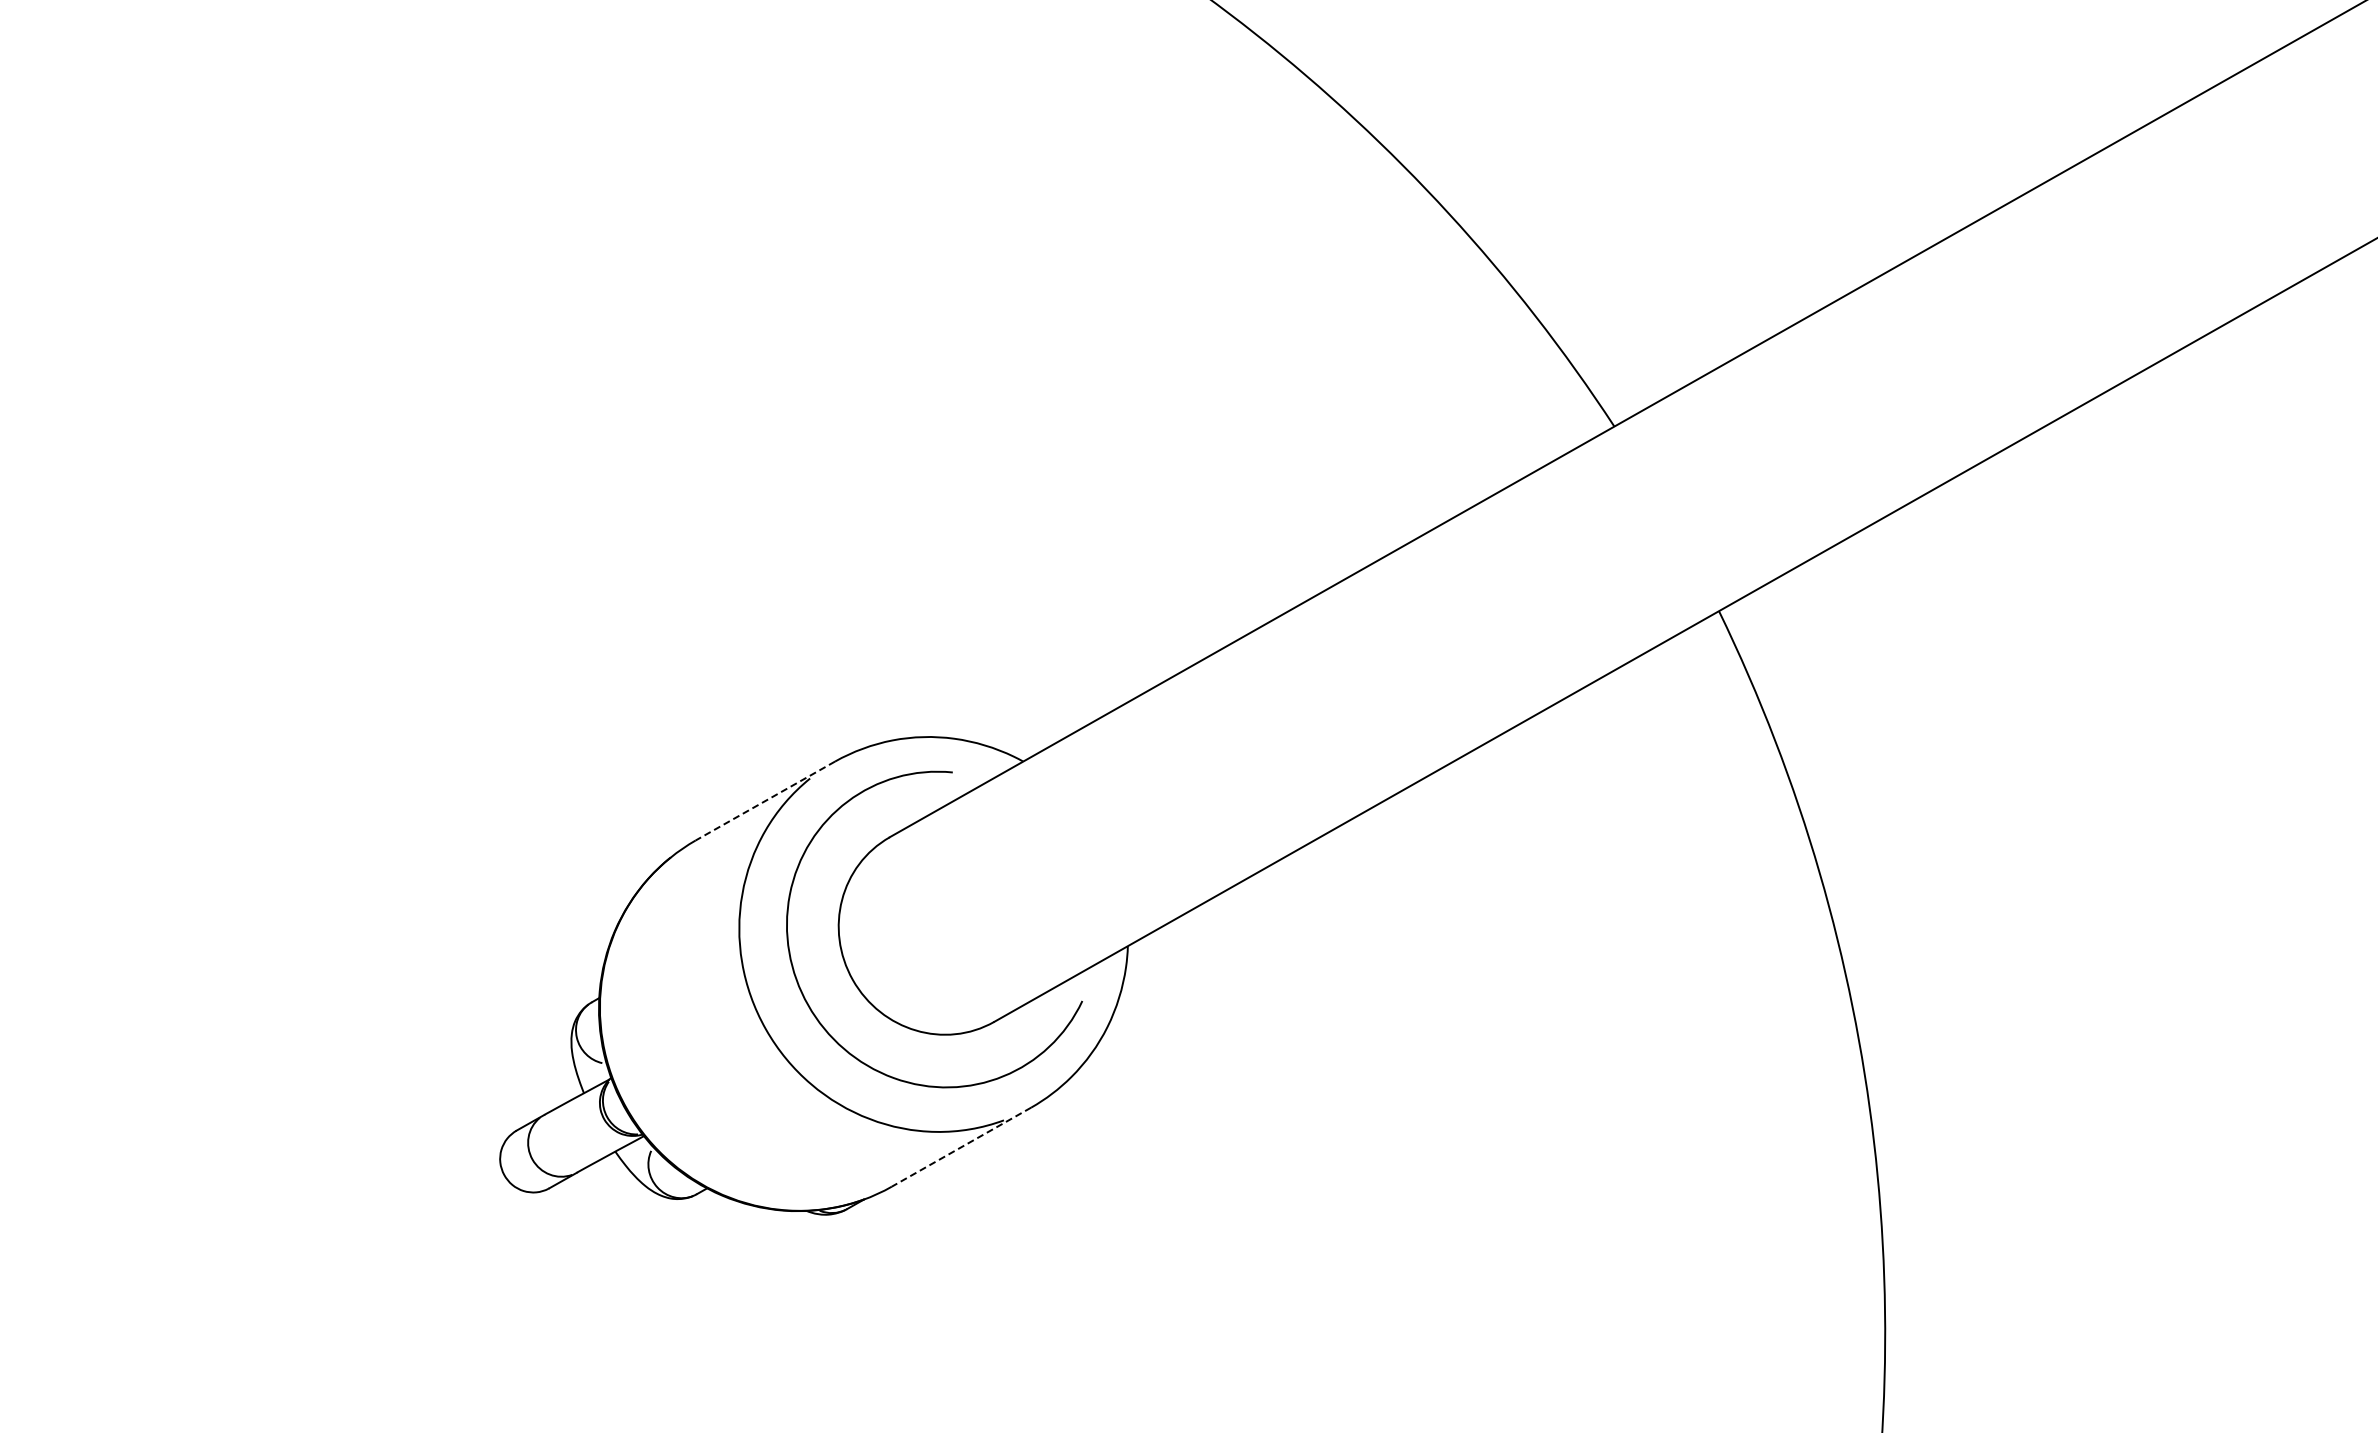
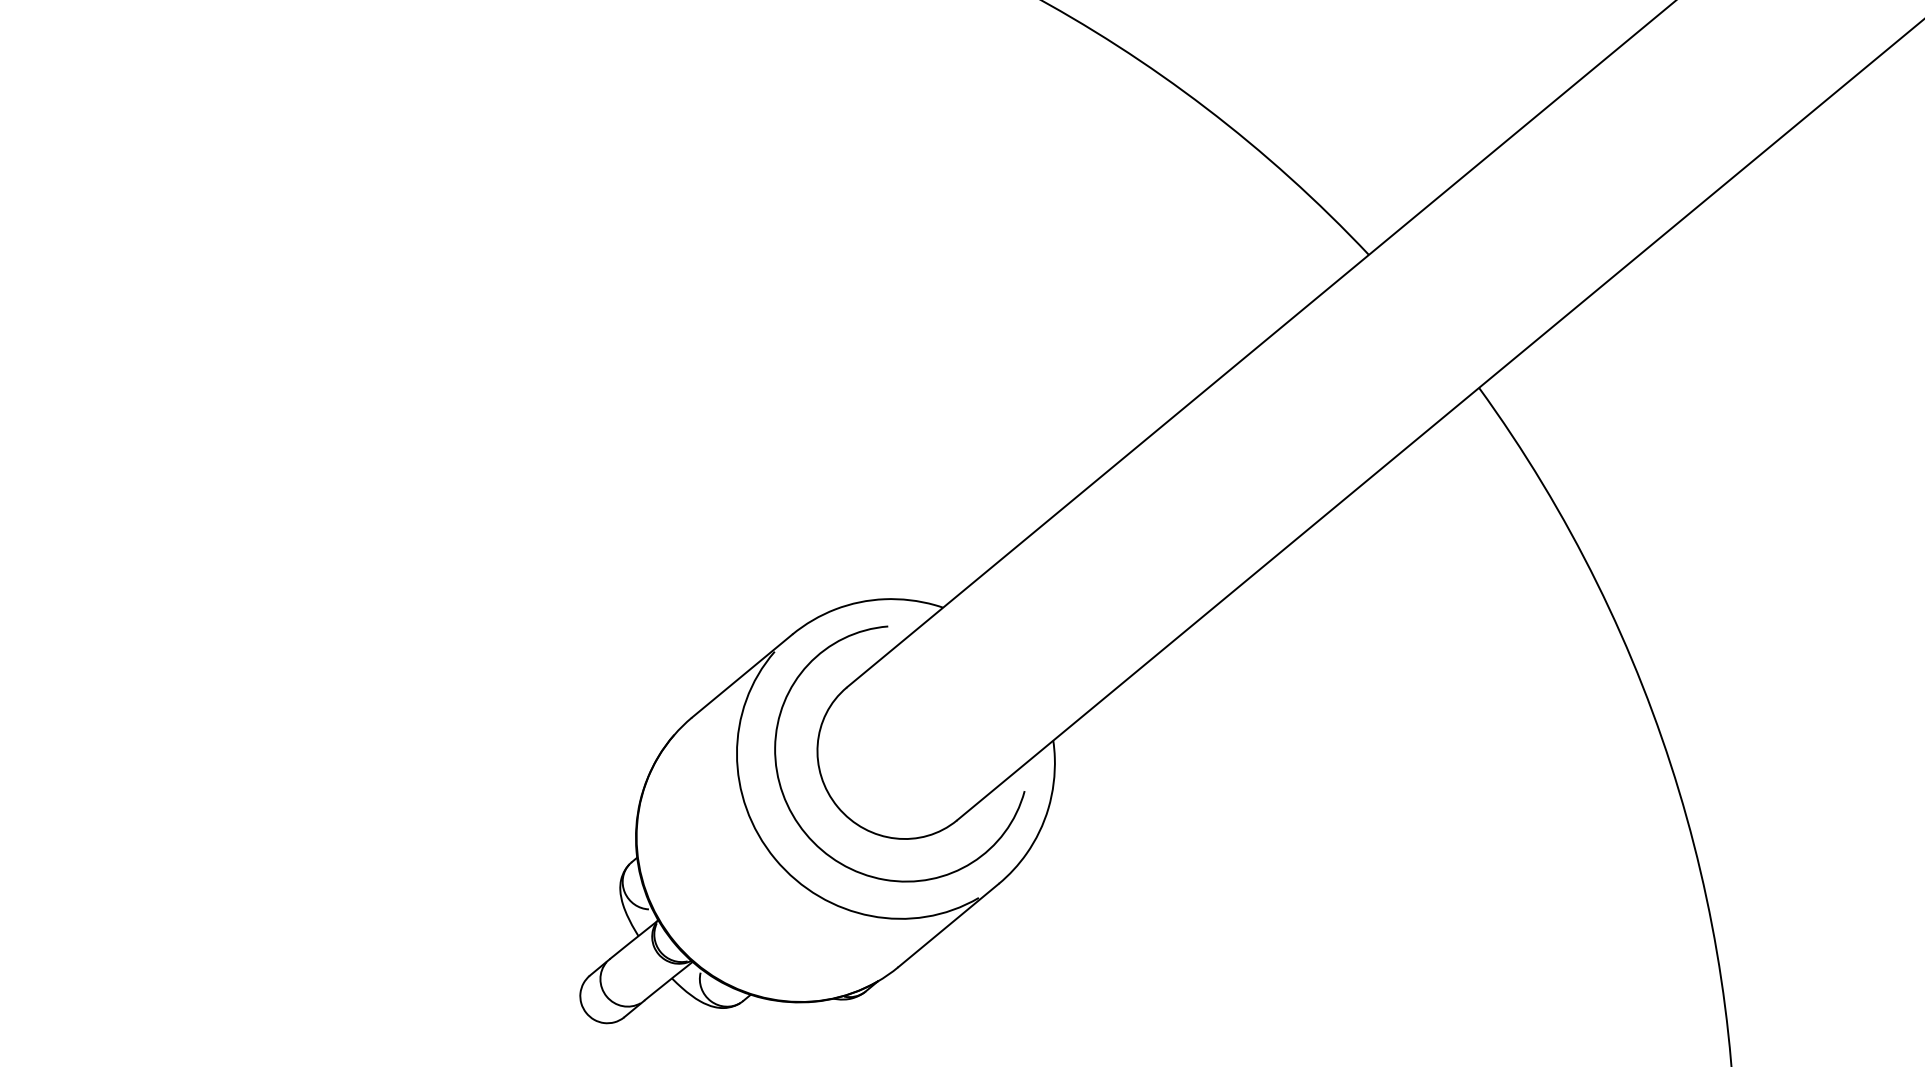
line: (764, 801) -> (741, 676), dashed -> solid
line: (961, 1147) -> (948, 925), dashed -> solid

